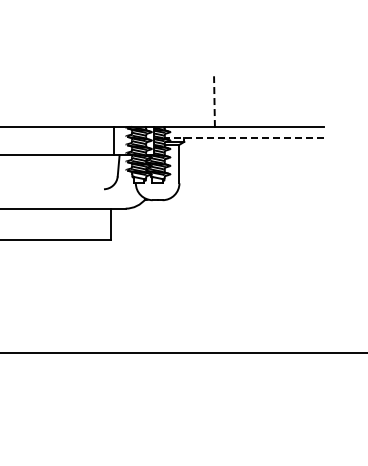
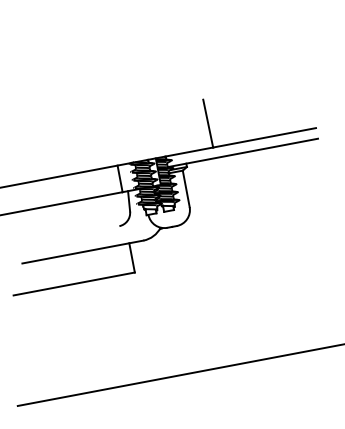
line: (214, 101) -> (208, 123), dashed -> solid
line: (243, 138) -> (242, 153), dashed -> solid

